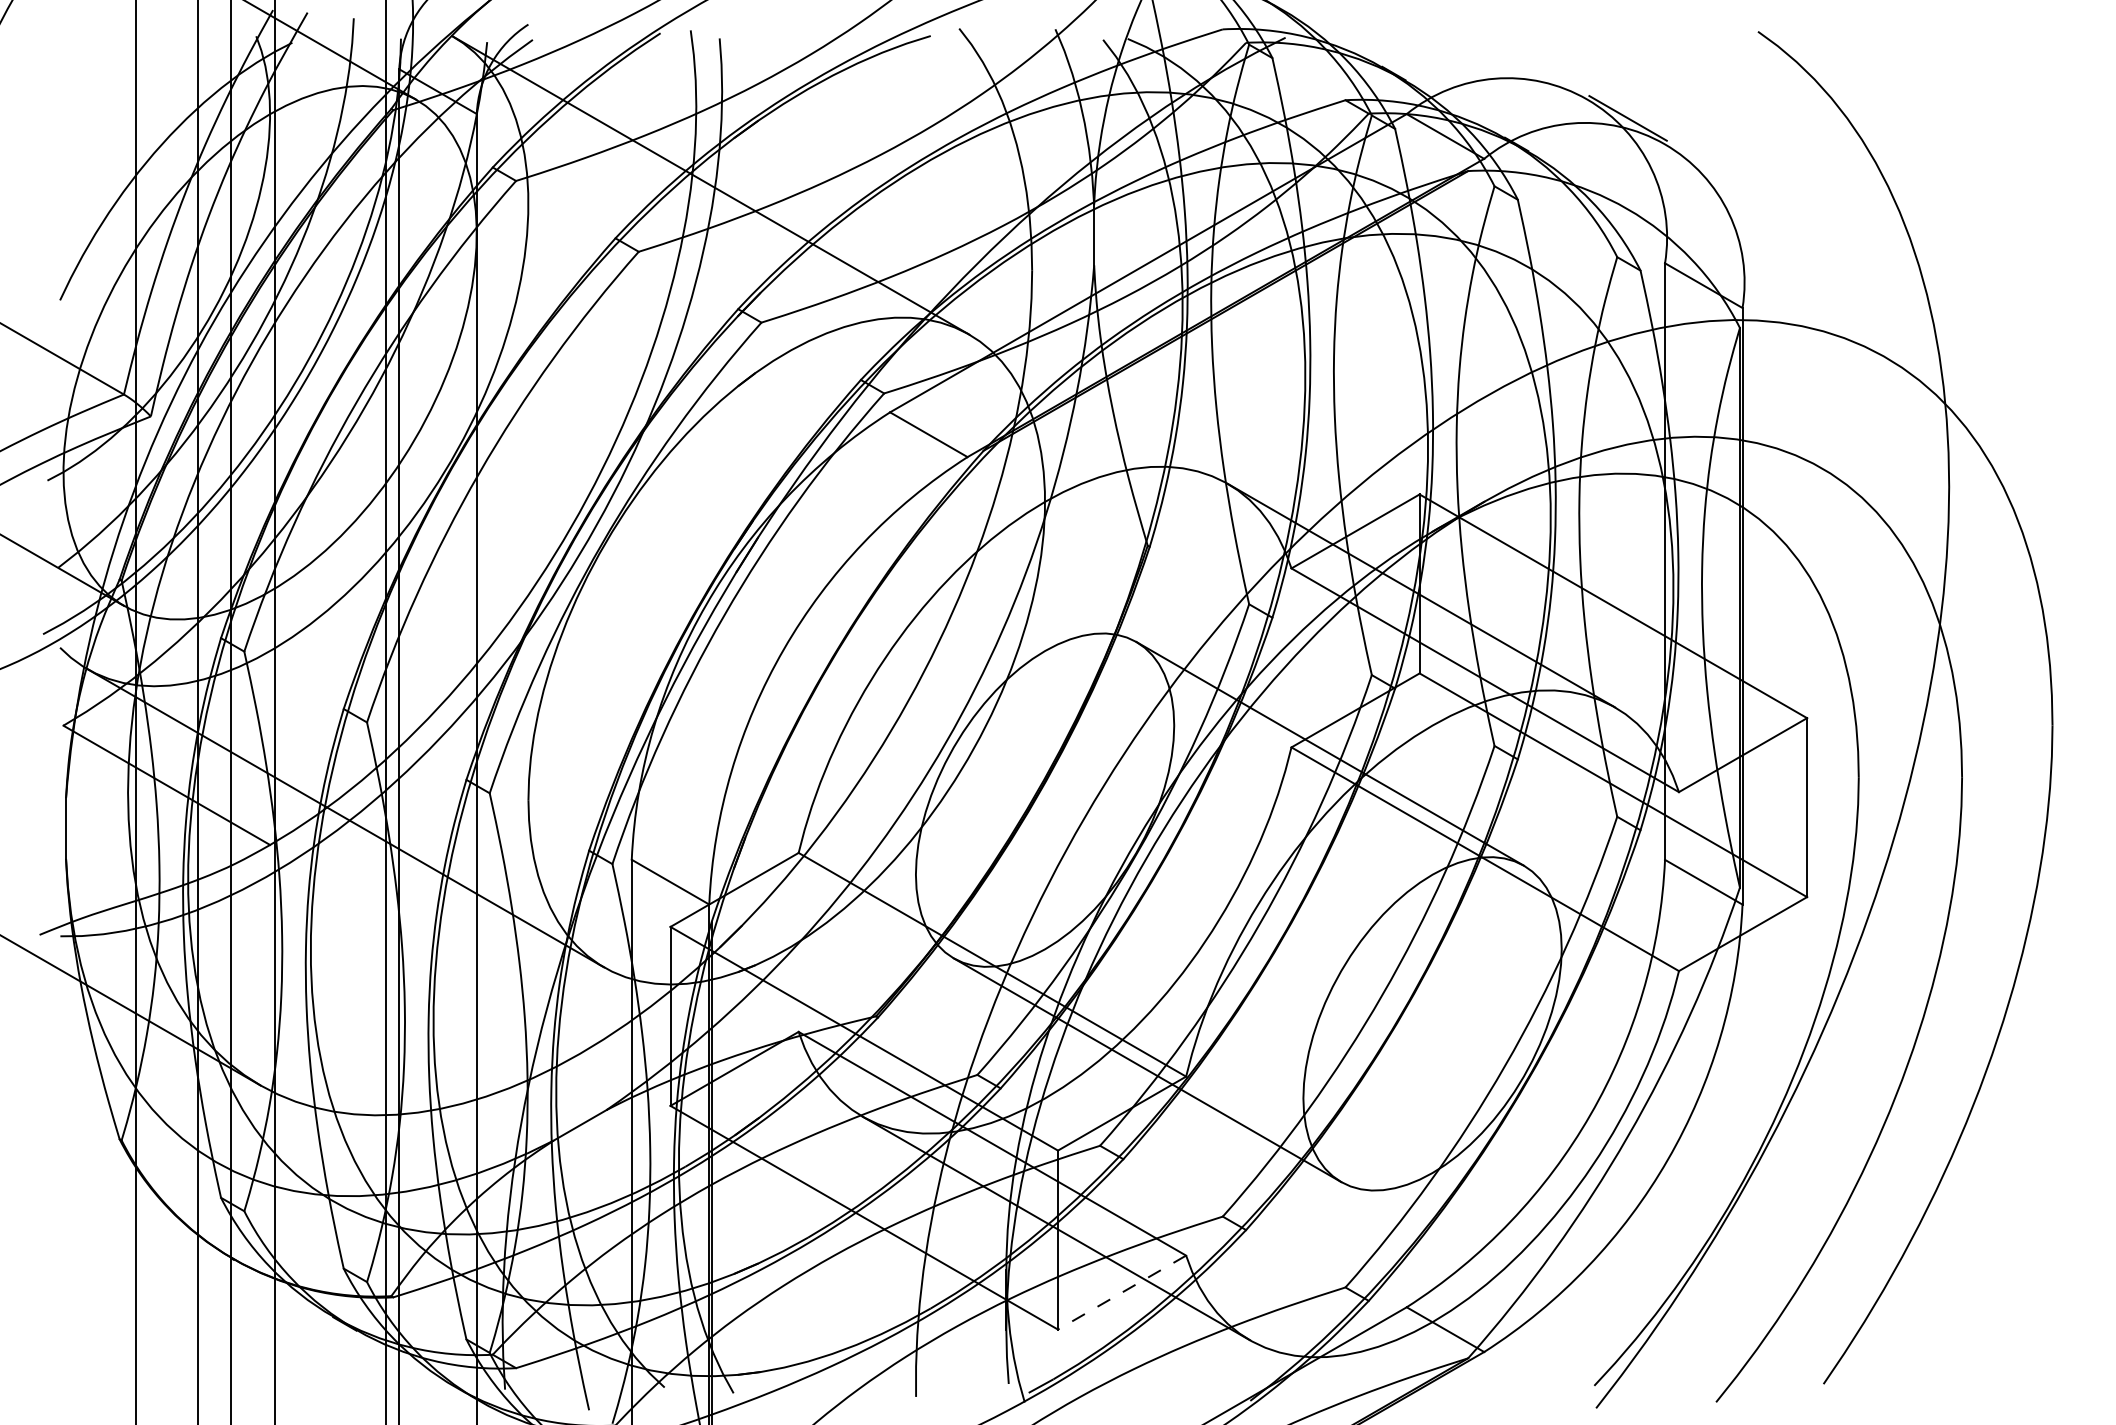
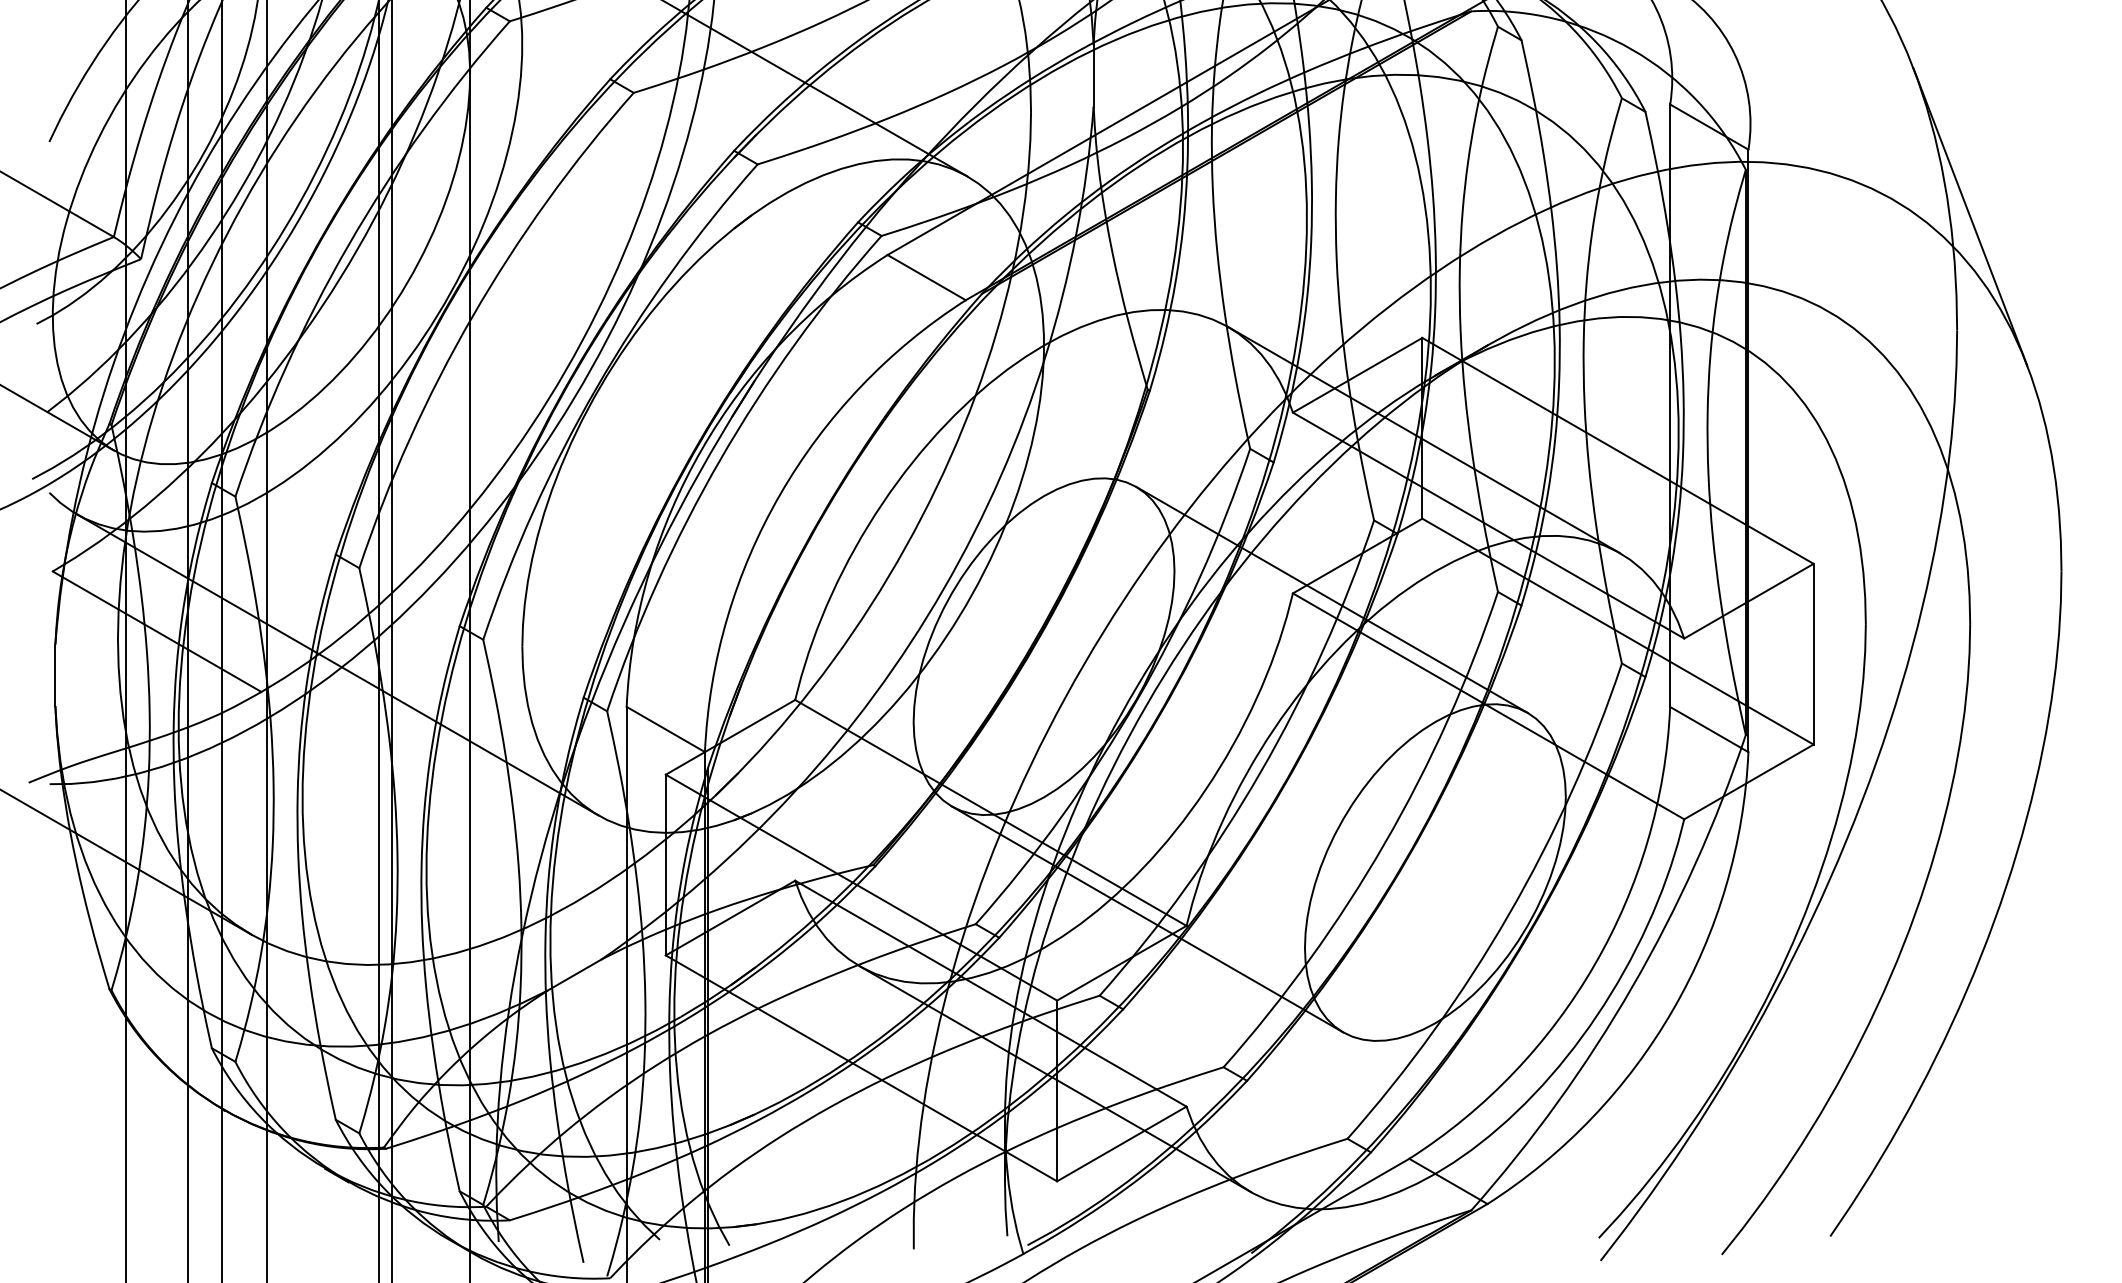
line: (1962, 374) -> (1970, 216), added
line: (1122, 1292) -> (1122, 1143), dashed -> solid

